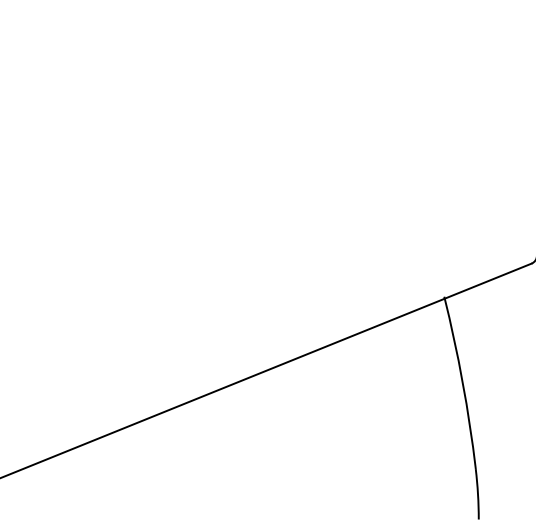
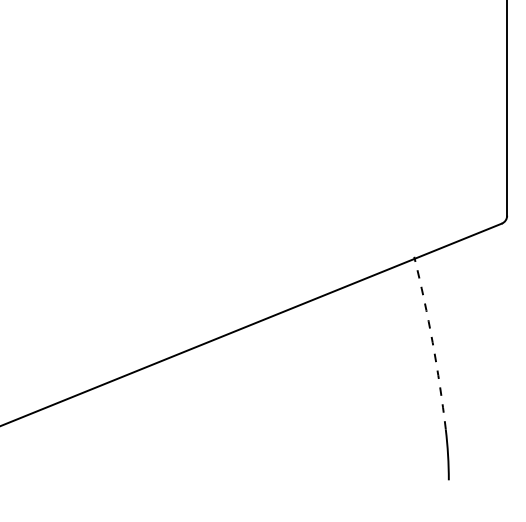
arc: (462, 382) -> (432, 342), solid -> dashed

